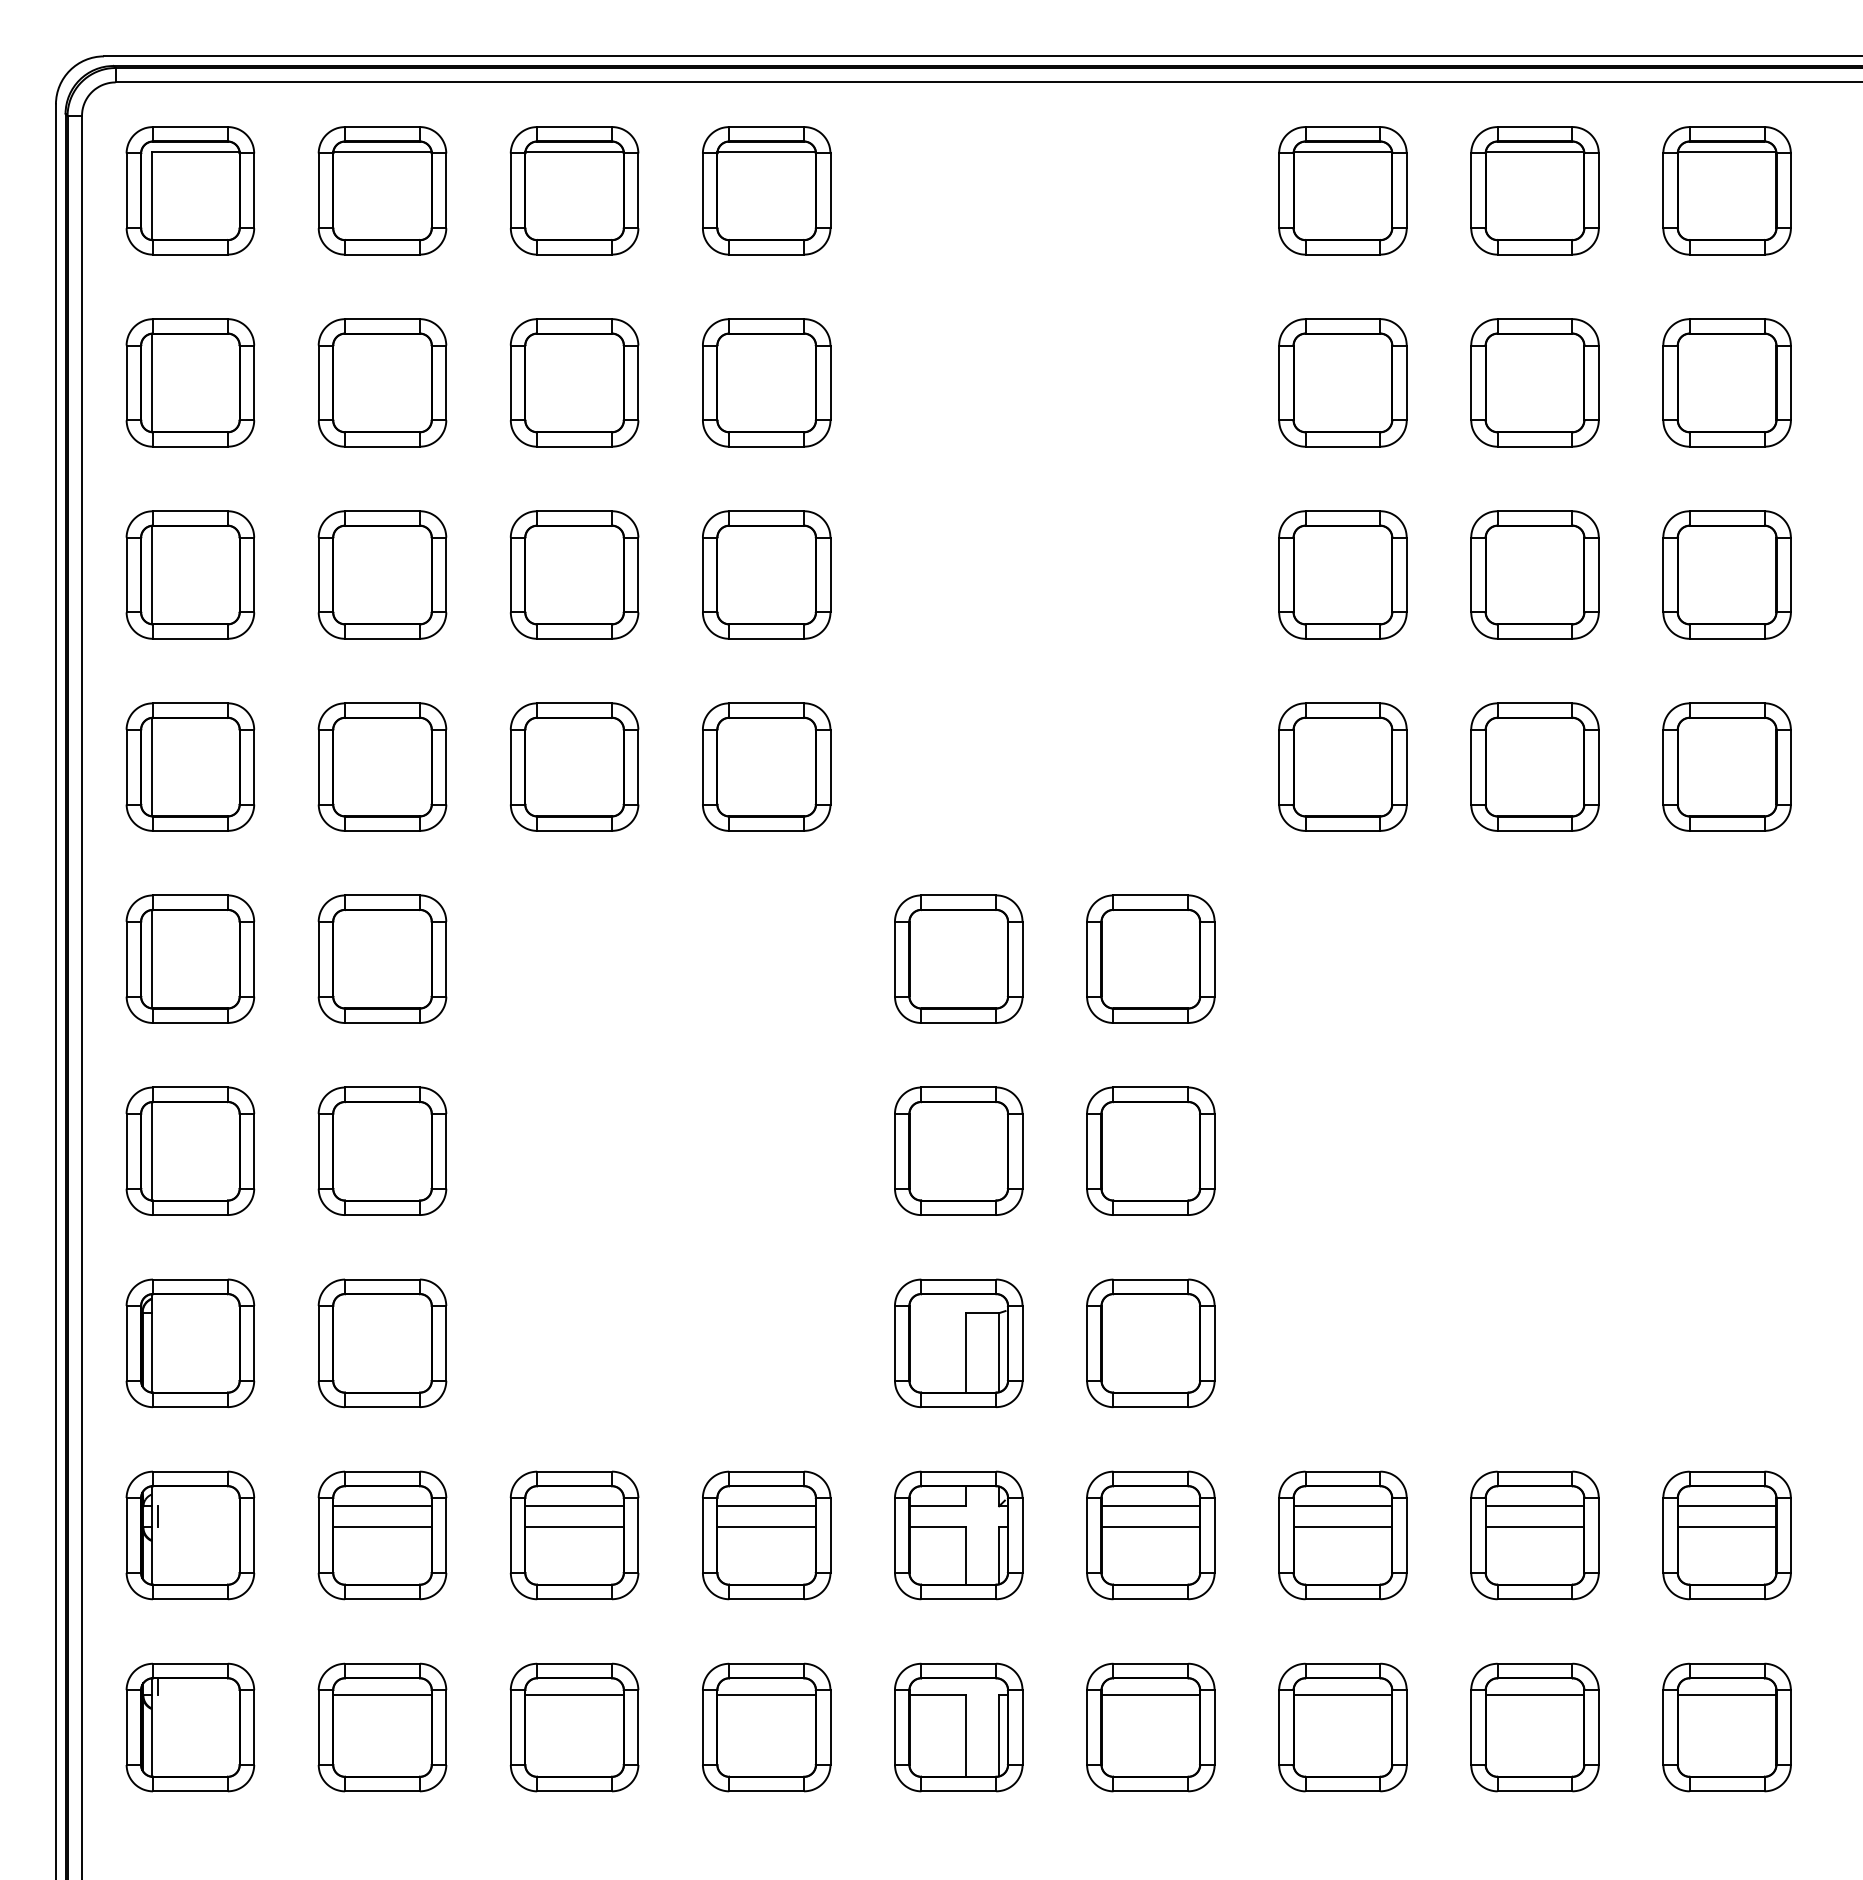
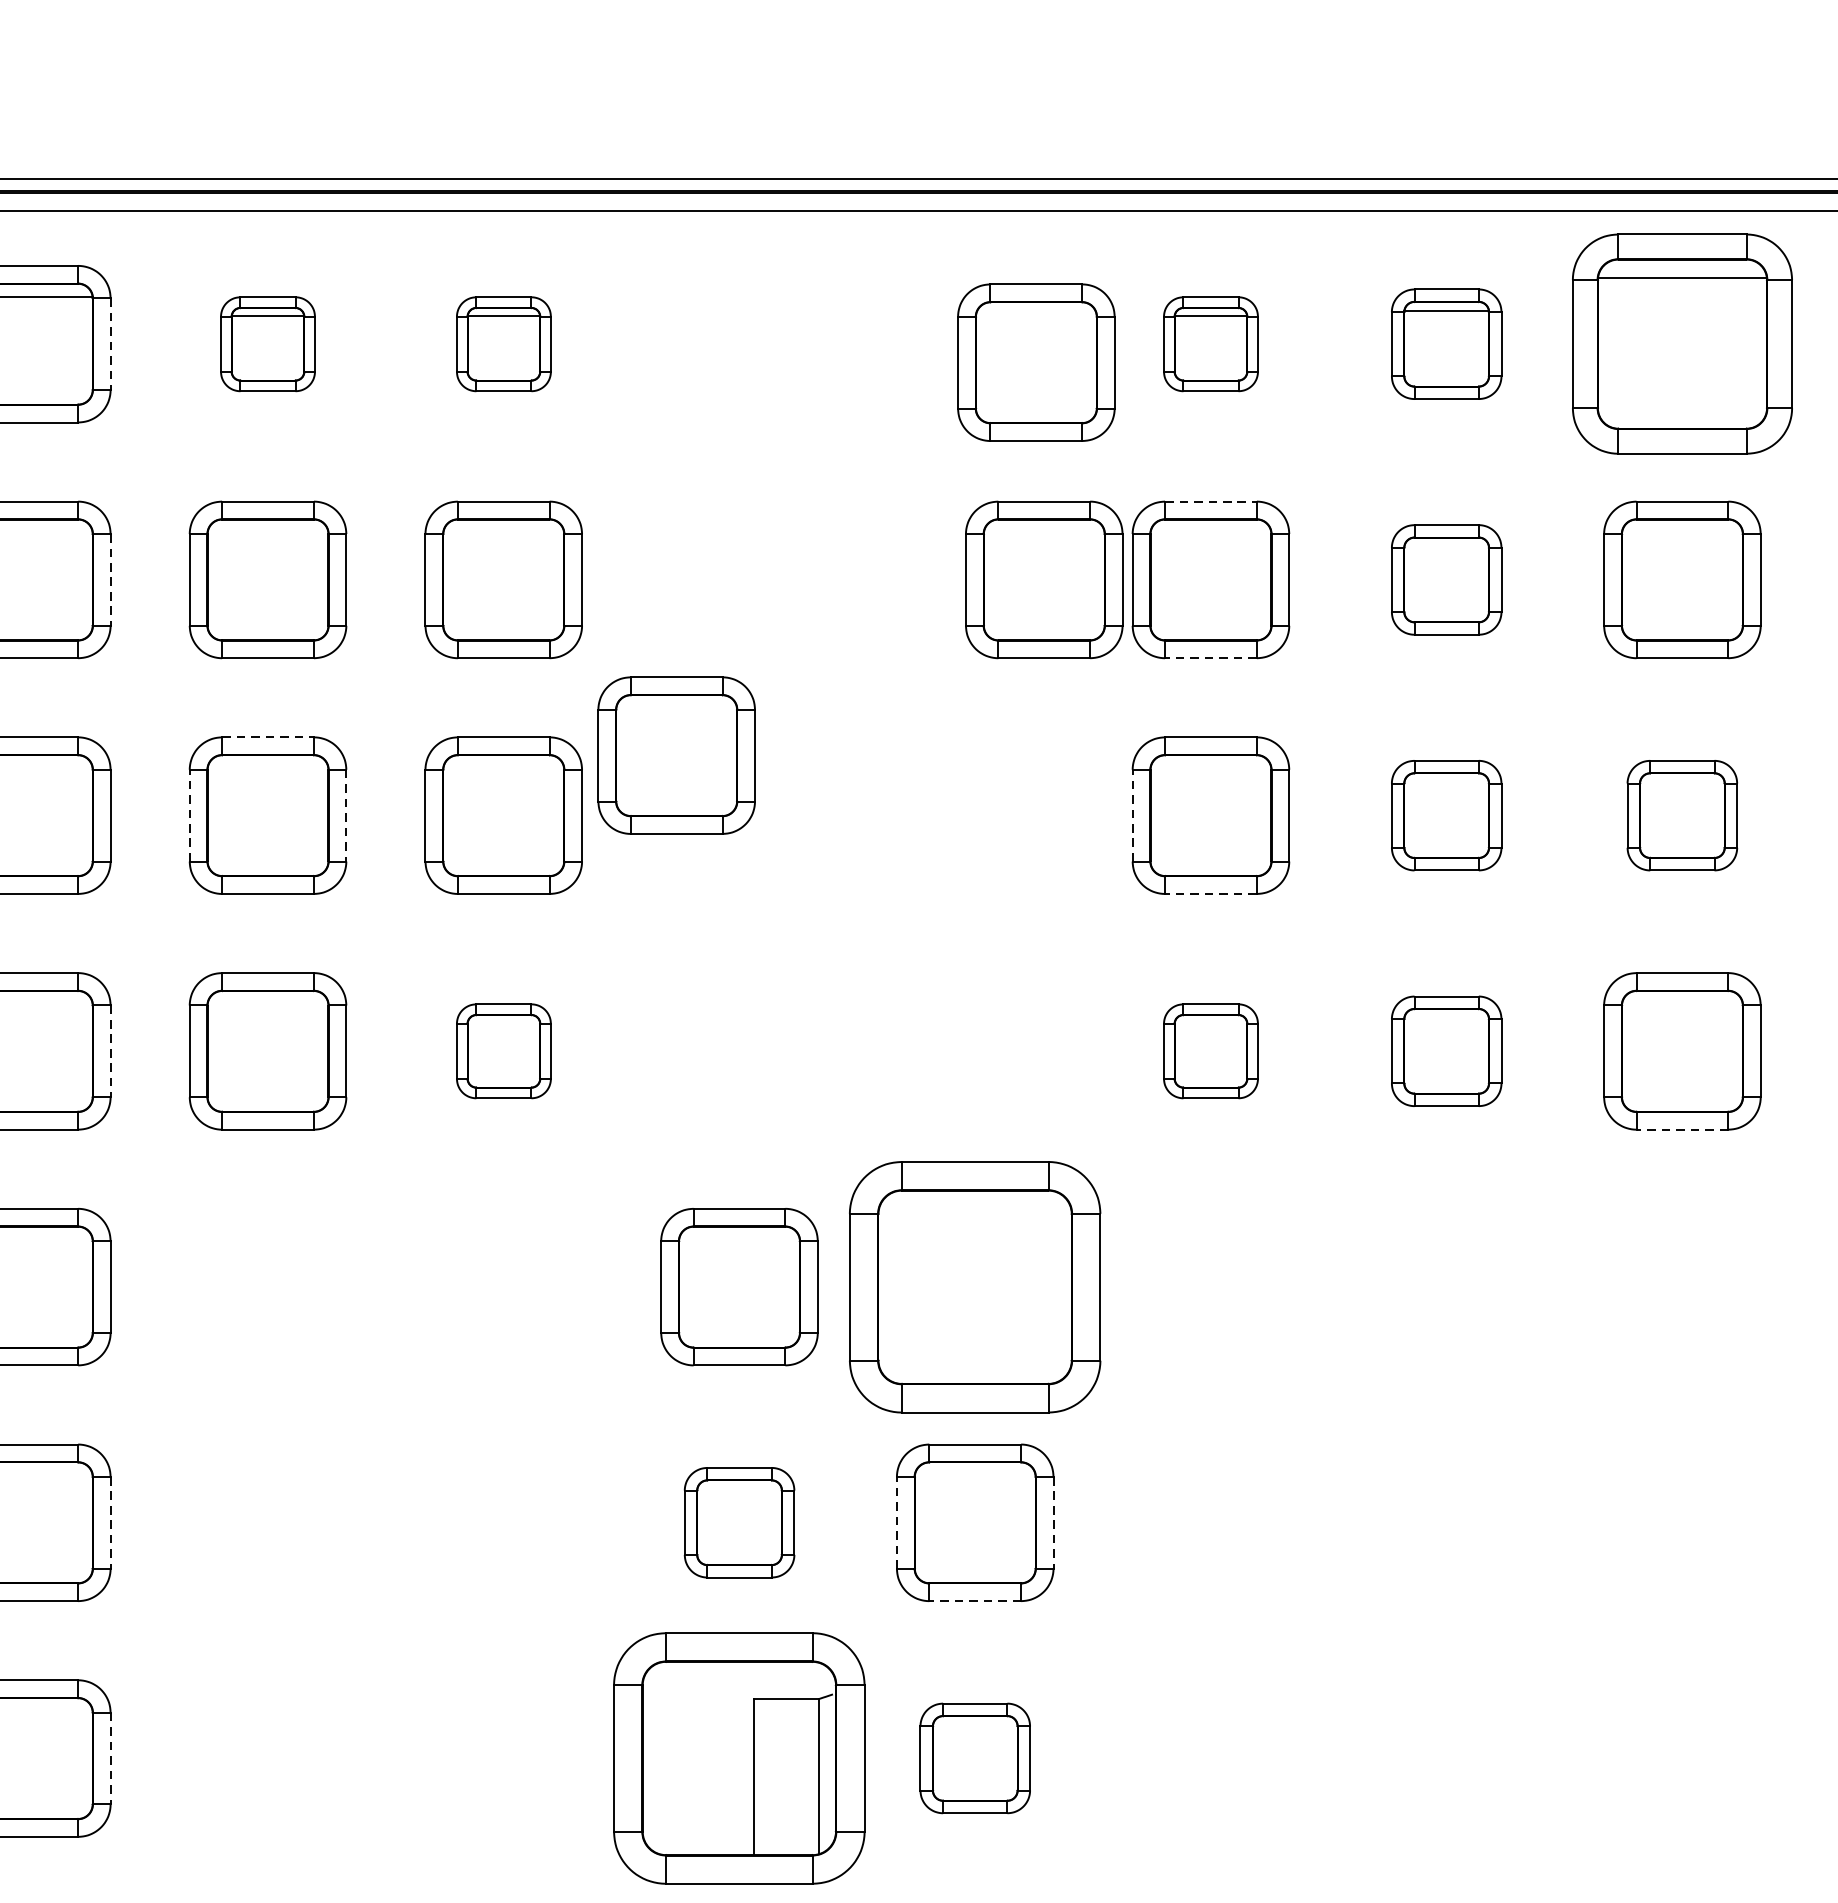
part: (574, 190) -> (267, 343), size x0.6
part: (766, 190) -> (503, 343), size x0.6
part: (1342, 190) -> (1210, 343), size x0.6
part: (1534, 190) -> (1446, 343), size x0.7
part: (1726, 190) -> (1681, 343), size x1.4
line: (446, 191) -> (110, 344), solid -> dashed
part: (1200, 205) -> (1036, 362), added
line: (1343, 319) -> (1211, 502), solid -> dashed
part: (1206, 382) -> (1043, 579), added
part: (1534, 382) -> (1446, 579), size x0.7
line: (446, 383) -> (110, 580), solid -> dashed
line: (1342, 446) -> (1210, 657), solid -> dashed
line: (575, 511) -> (269, 737), solid -> dashed
part: (907, 525) -> (676, 754), added
line: (510, 574) -> (189, 815), solid -> dashed
line: (1279, 574) -> (1133, 815), solid -> dashed
part: (1534, 574) -> (1446, 815), size x0.7
part: (1726, 574) -> (1681, 815), size x0.7
line: (638, 575) -> (346, 816), solid -> dashed
line: (1342, 638) -> (1210, 893), solid -> dashed
part: (766, 766) -> (503, 1050), size x0.6
part: (1342, 766) -> (1210, 1050), size x0.6
part: (1534, 766) -> (1446, 1050), size x0.7
line: (446, 767) -> (110, 1051), solid -> dashed
line: (1726, 830) -> (1681, 1129), solid -> dashed
part: (1150, 958) -> (974, 1286), size x1.6
part: (958, 1150) -> (739, 1521), size x0.7
line: (1087, 1150) -> (897, 1521), solid -> dashed
line: (446, 1151) -> (110, 1523), solid -> dashed
line: (1214, 1151) -> (1053, 1523), solid -> dashed
line: (1150, 1215) -> (974, 1601), solid -> dashed
part: (1150, 1342) -> (974, 1757), size x0.7
line: (446, 1343) -> (110, 1758), solid -> dashed
part: (958, 1343) -> (739, 1758), size x1.6

